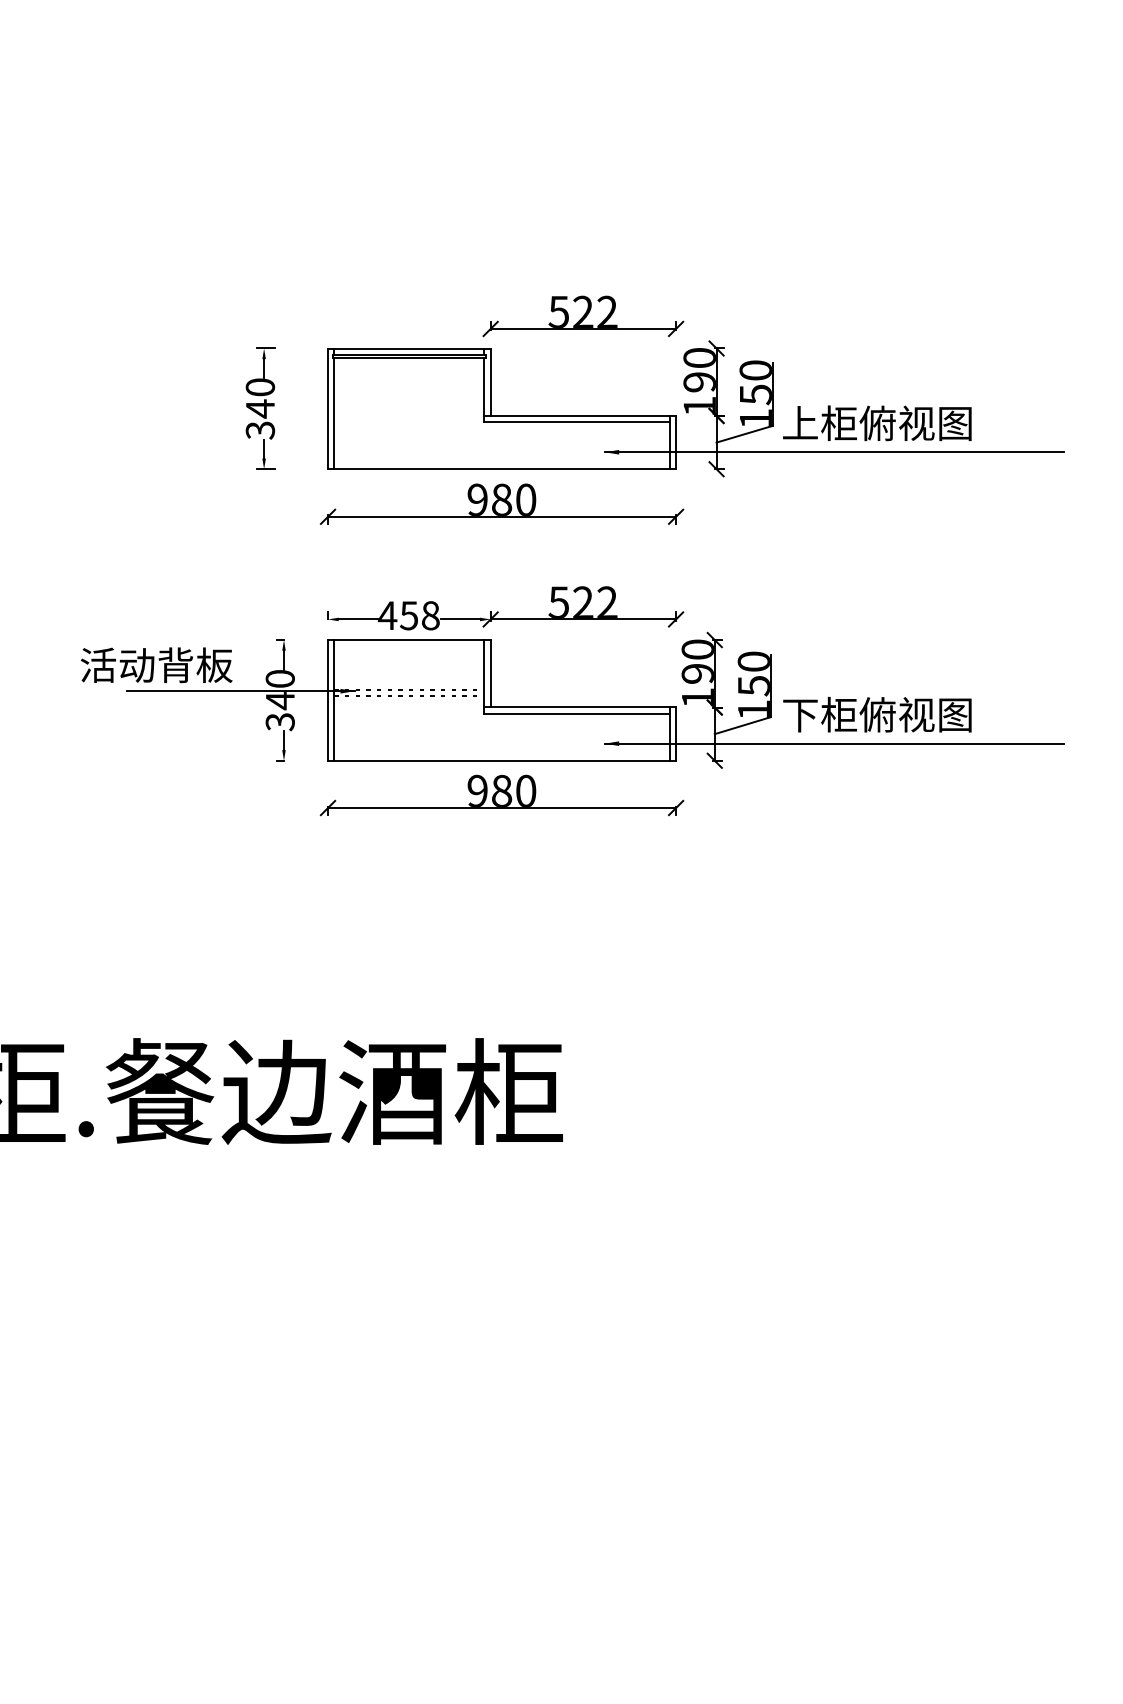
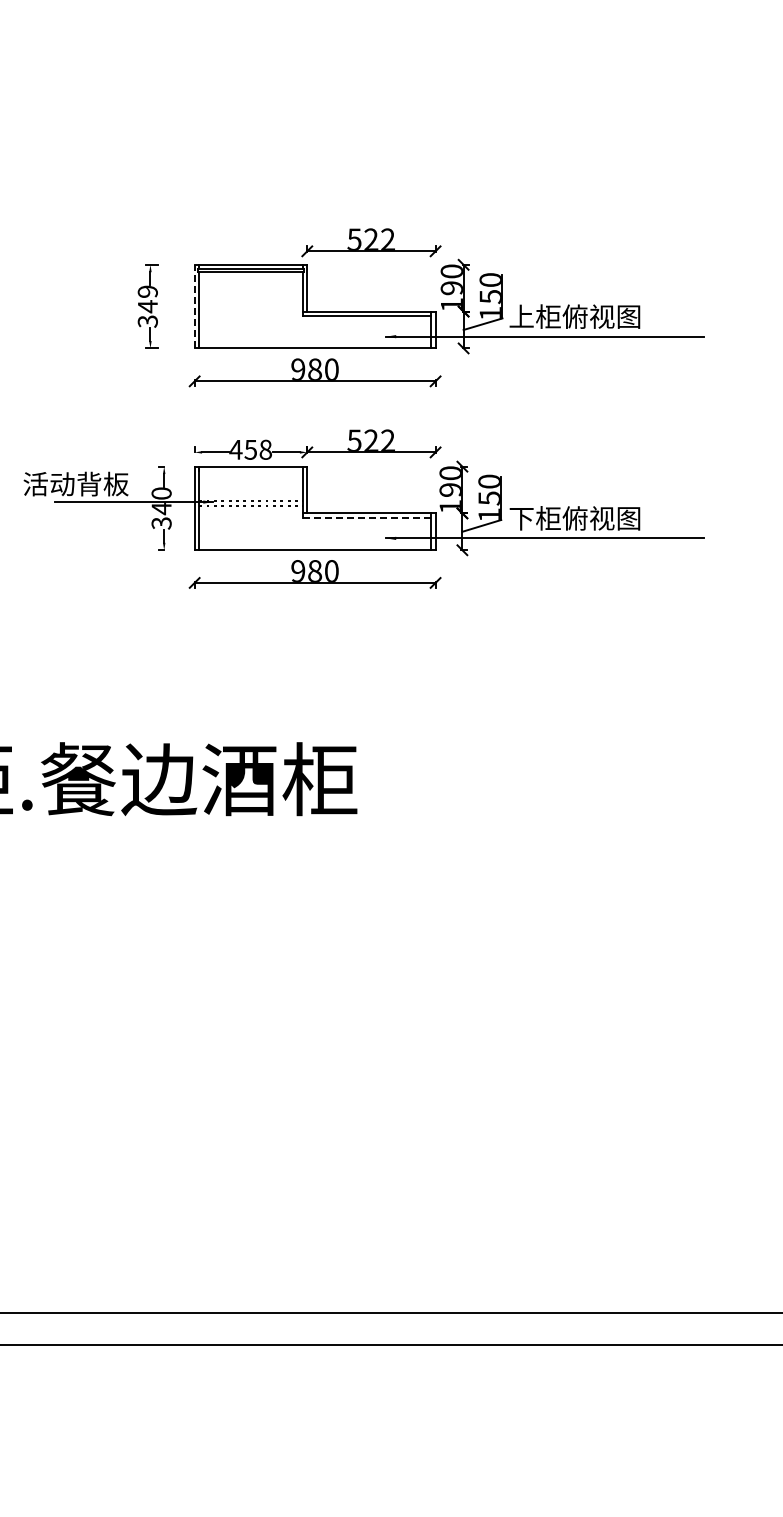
text: (259, 386) -> (147, 291), 340 -> 349
line: (327, 408) -> (194, 306), solid -> dashed
line: (577, 713) -> (367, 517), solid -> dashed

